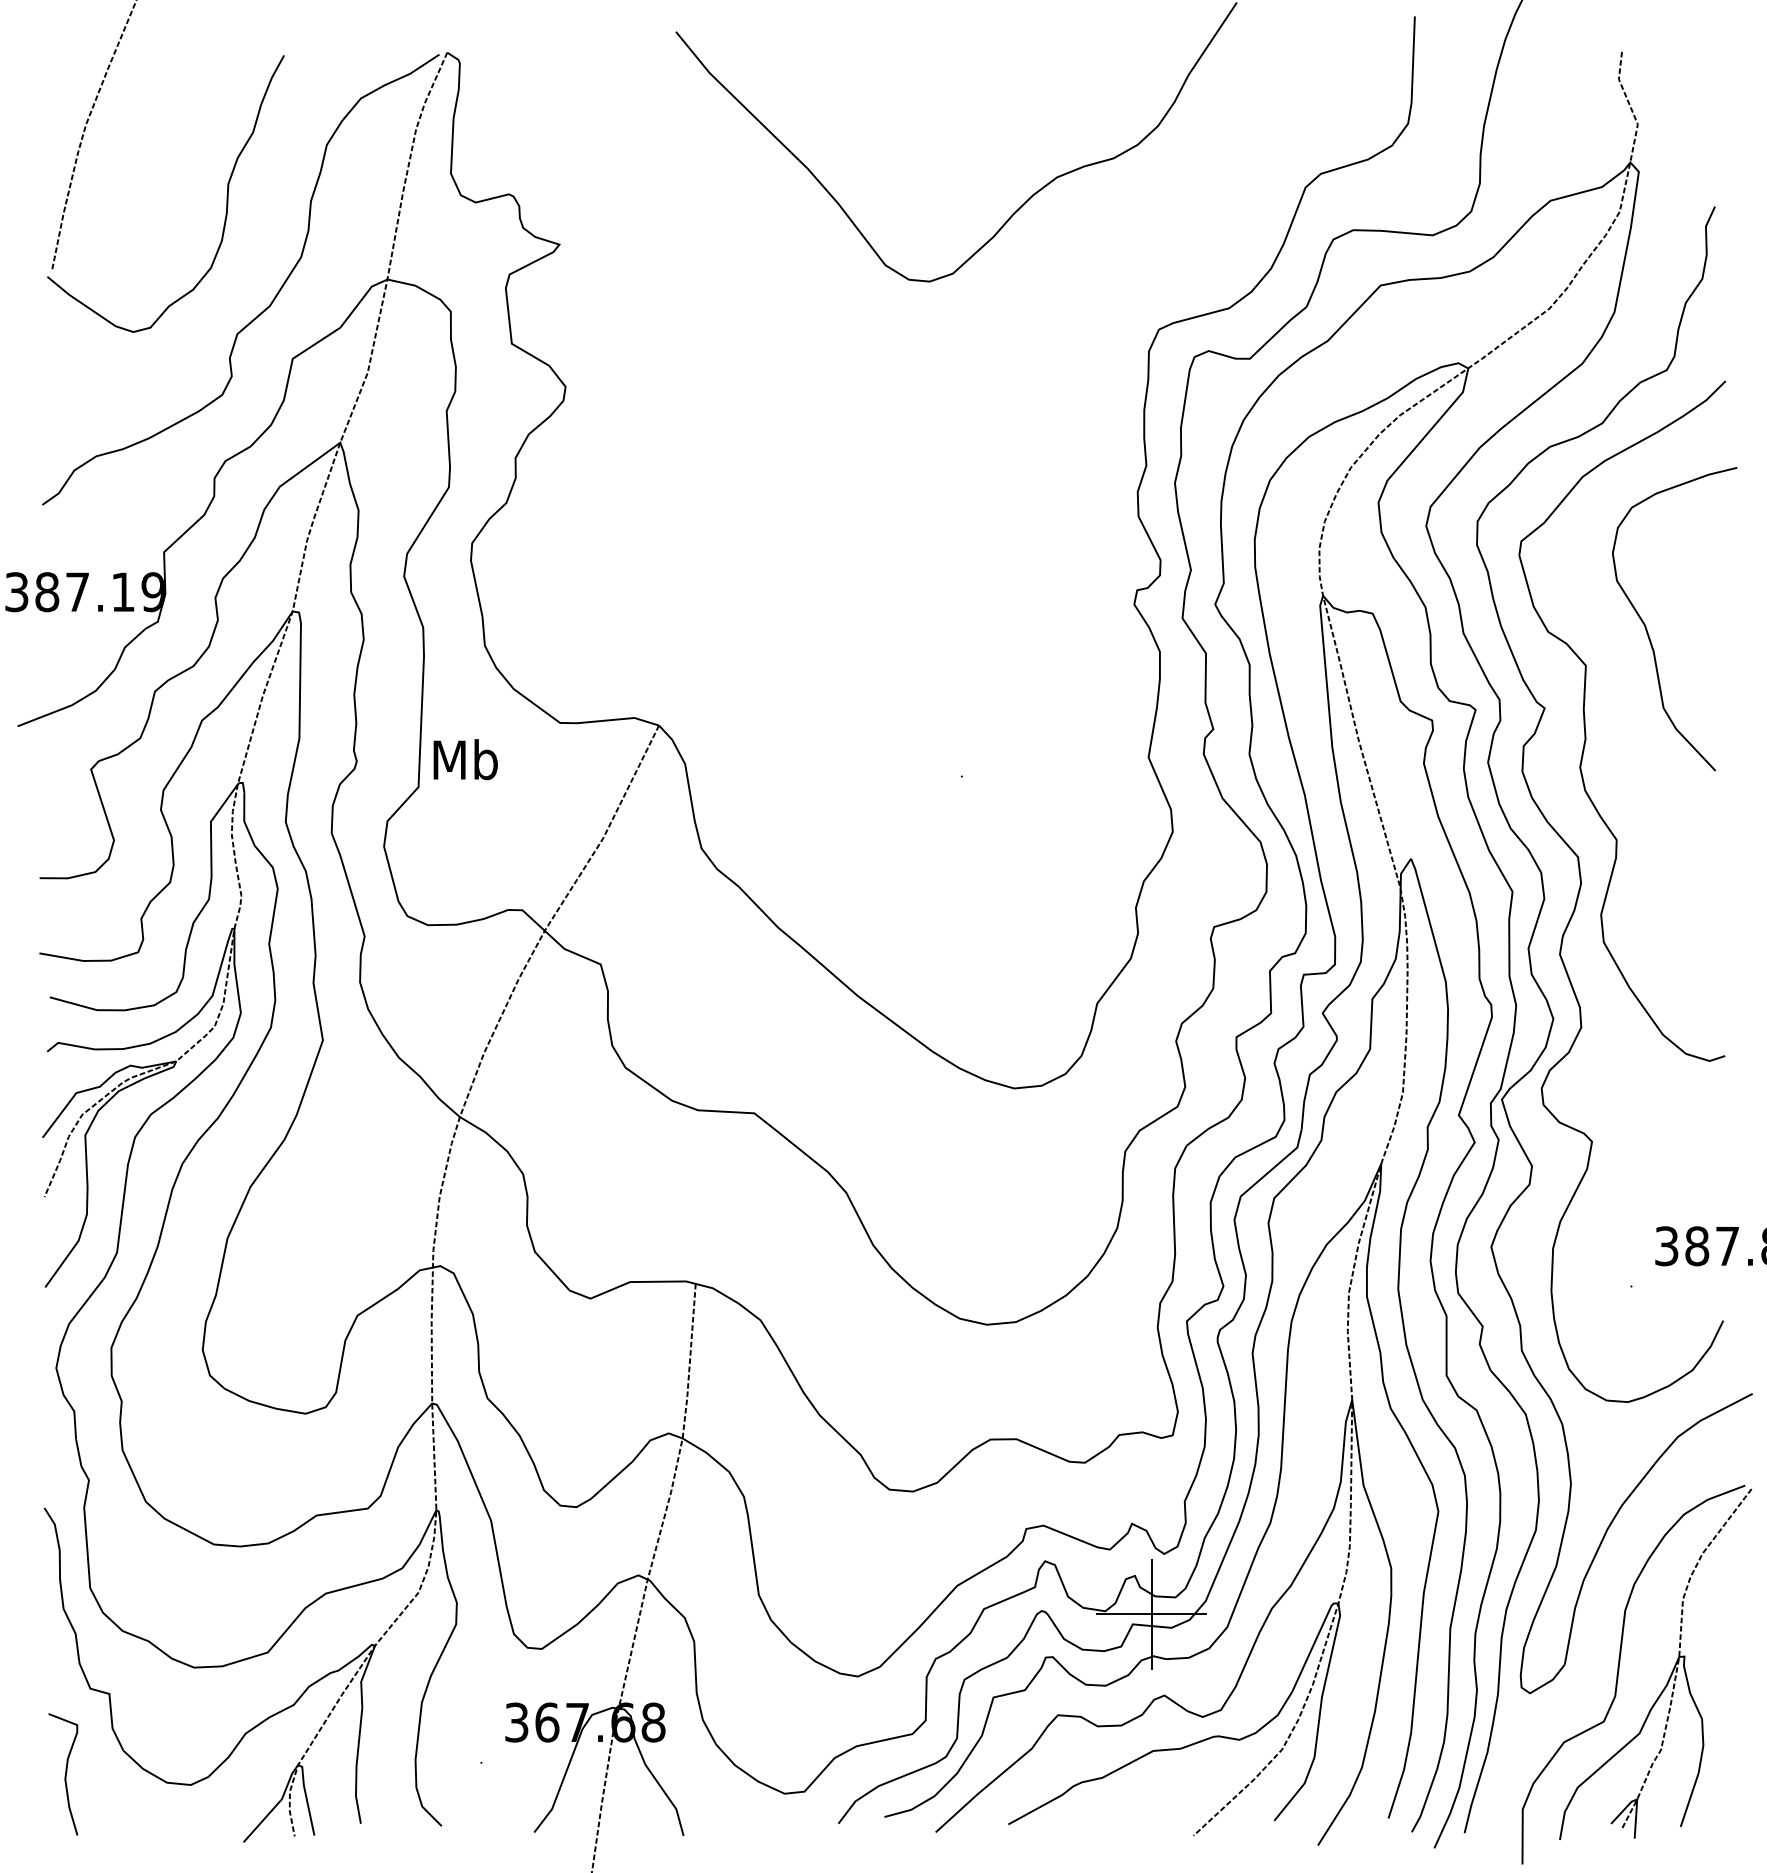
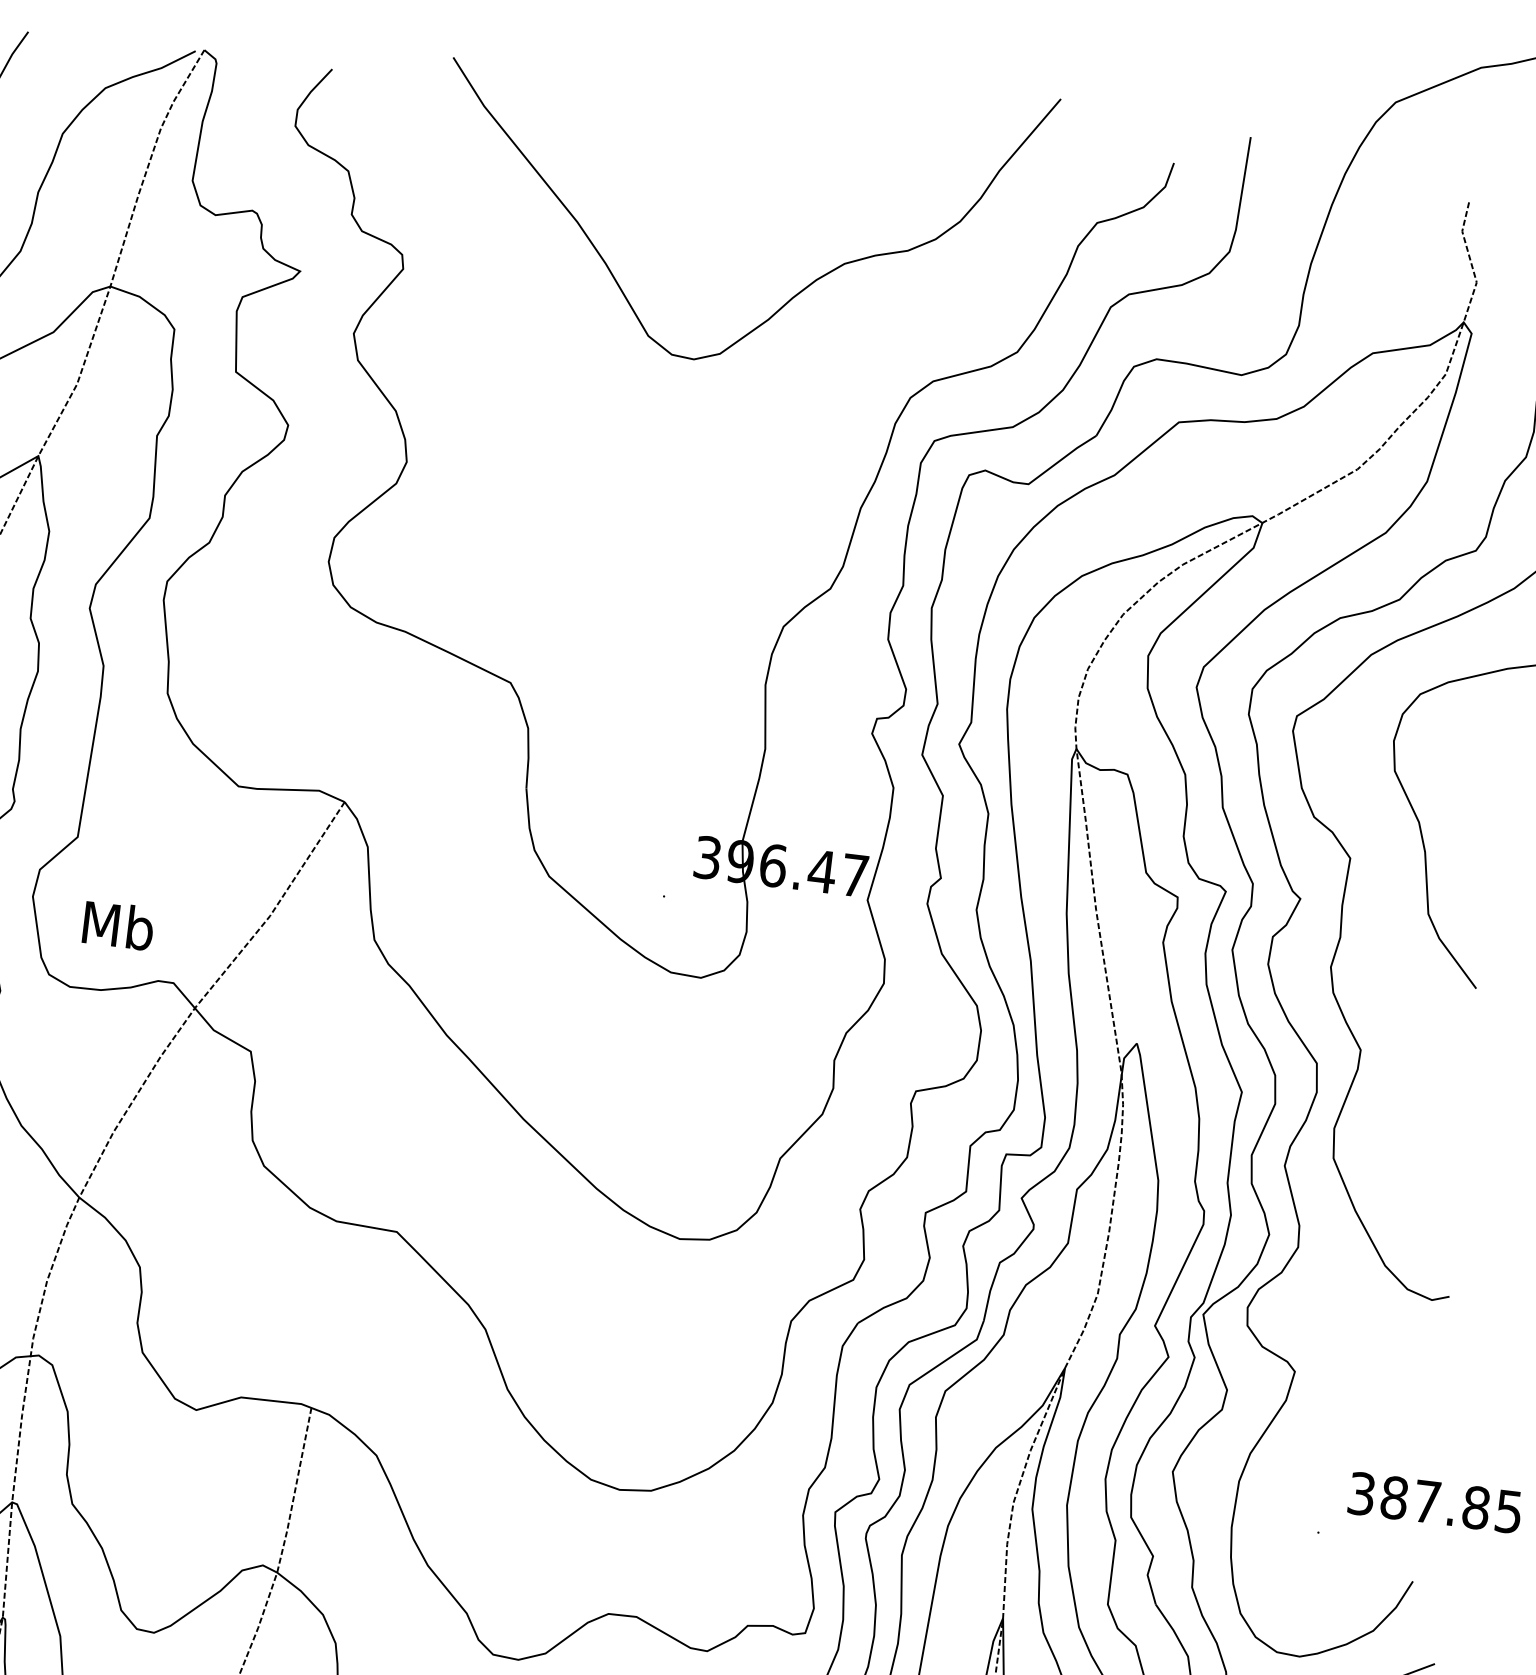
part: (1040, 515) -> (782, 625), added
text: (465, 759) -> (118, 925), moved

